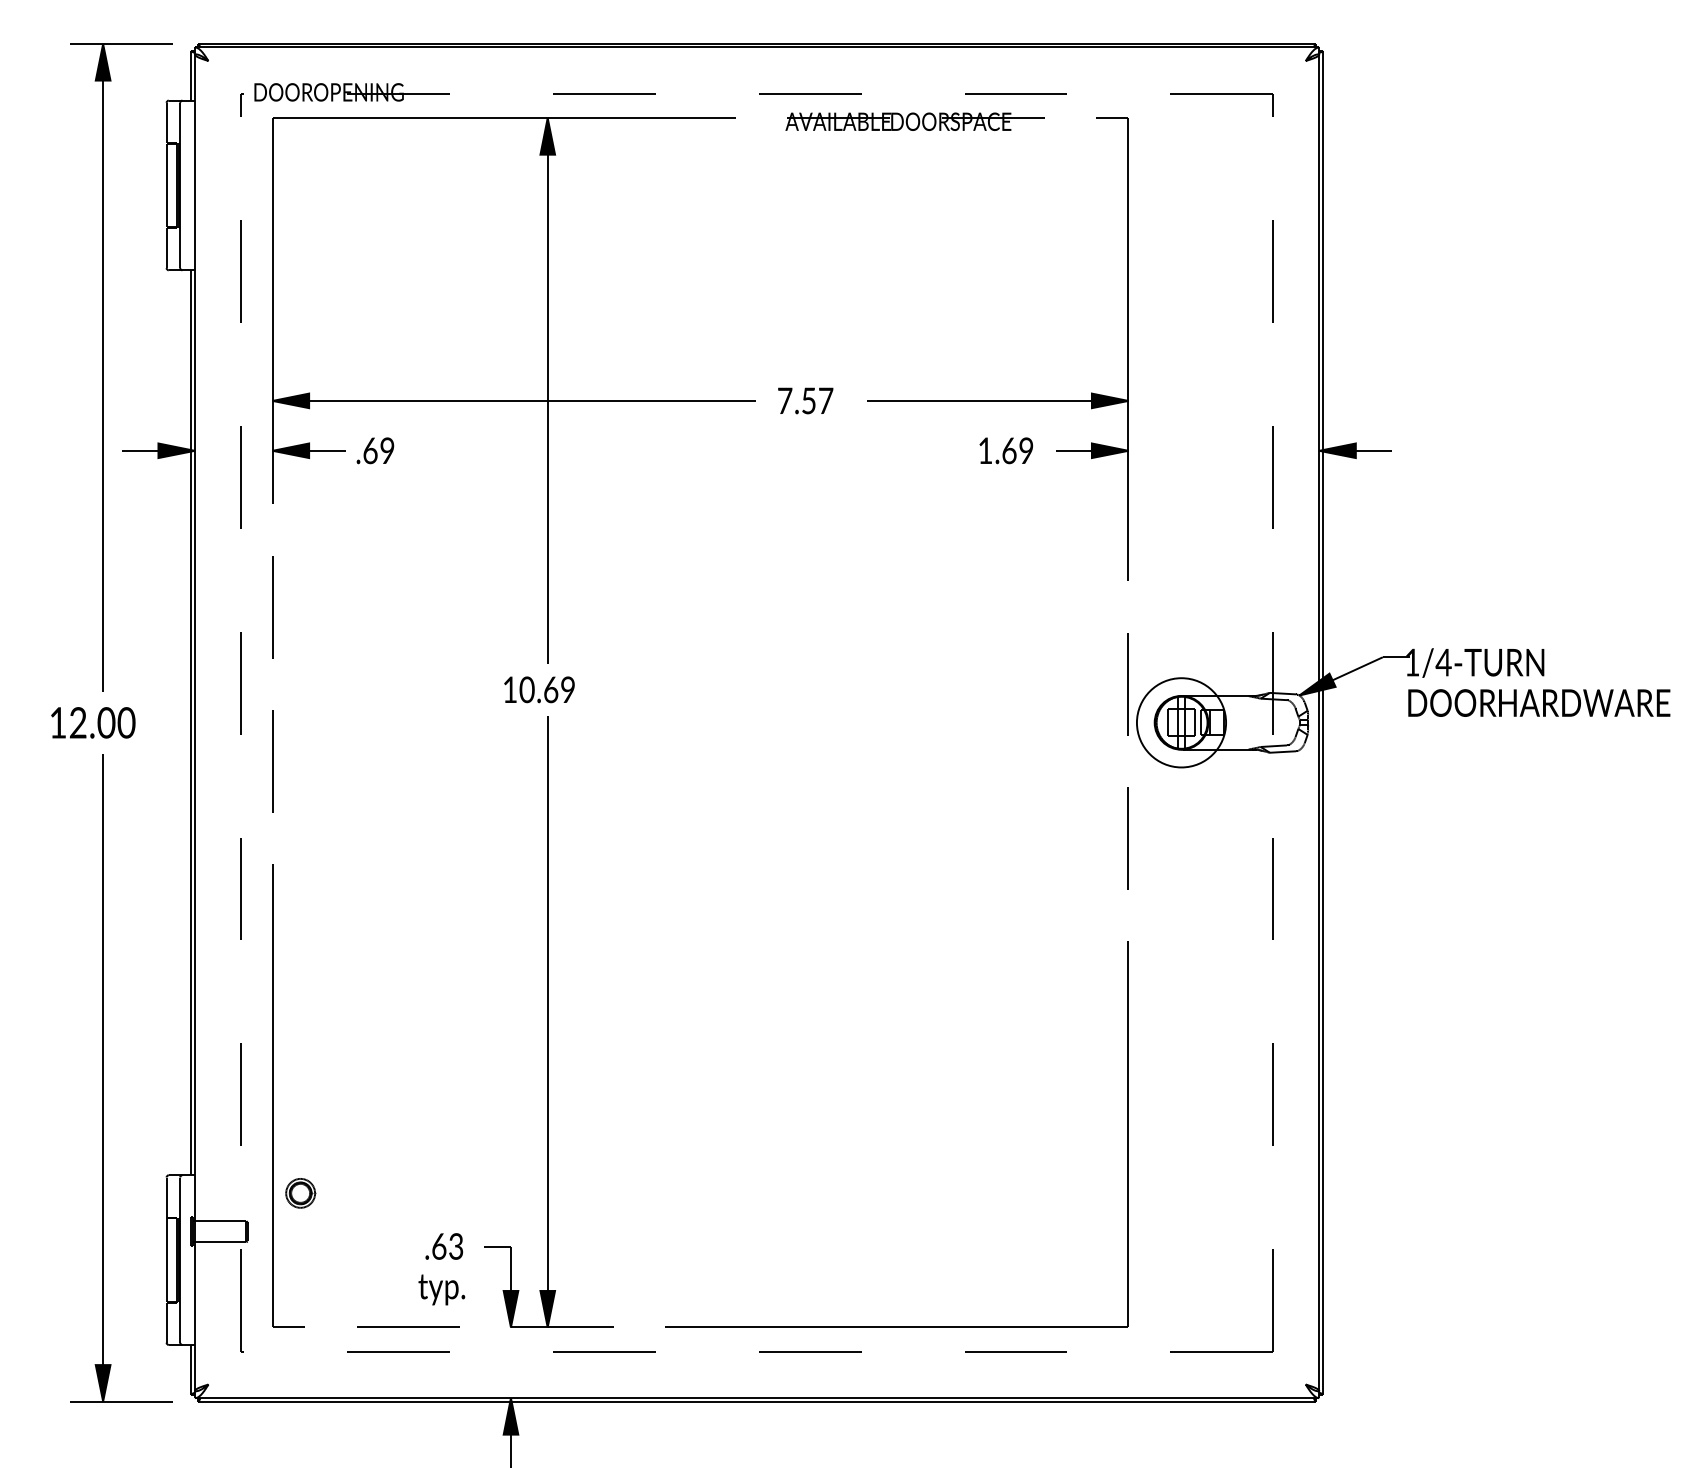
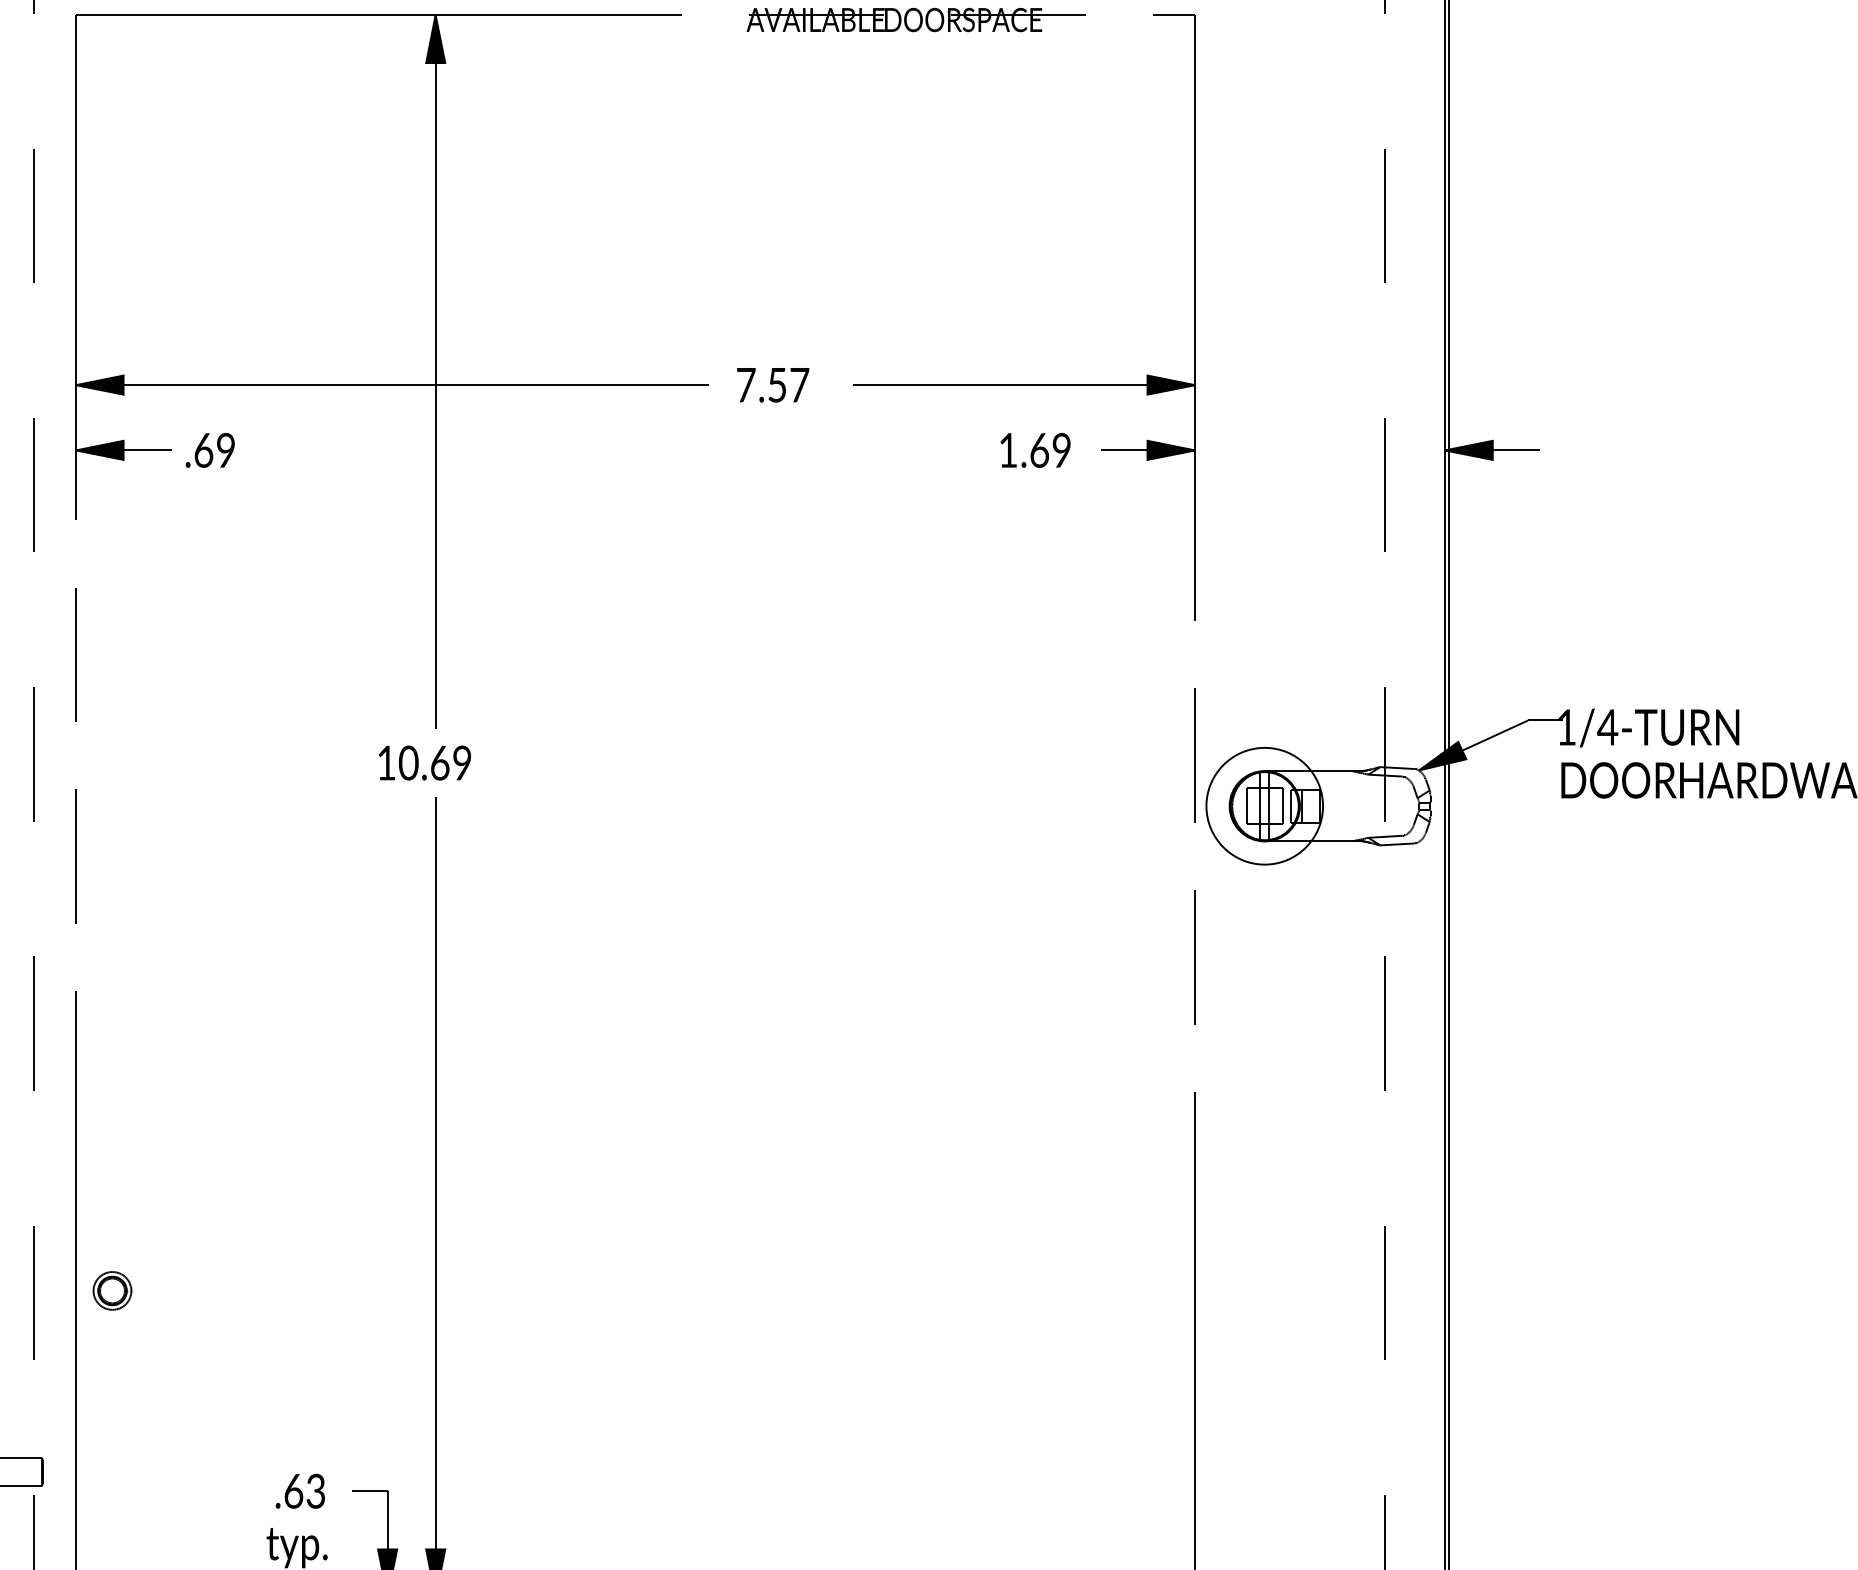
part: (300, 1193) -> (112, 1291), moved

